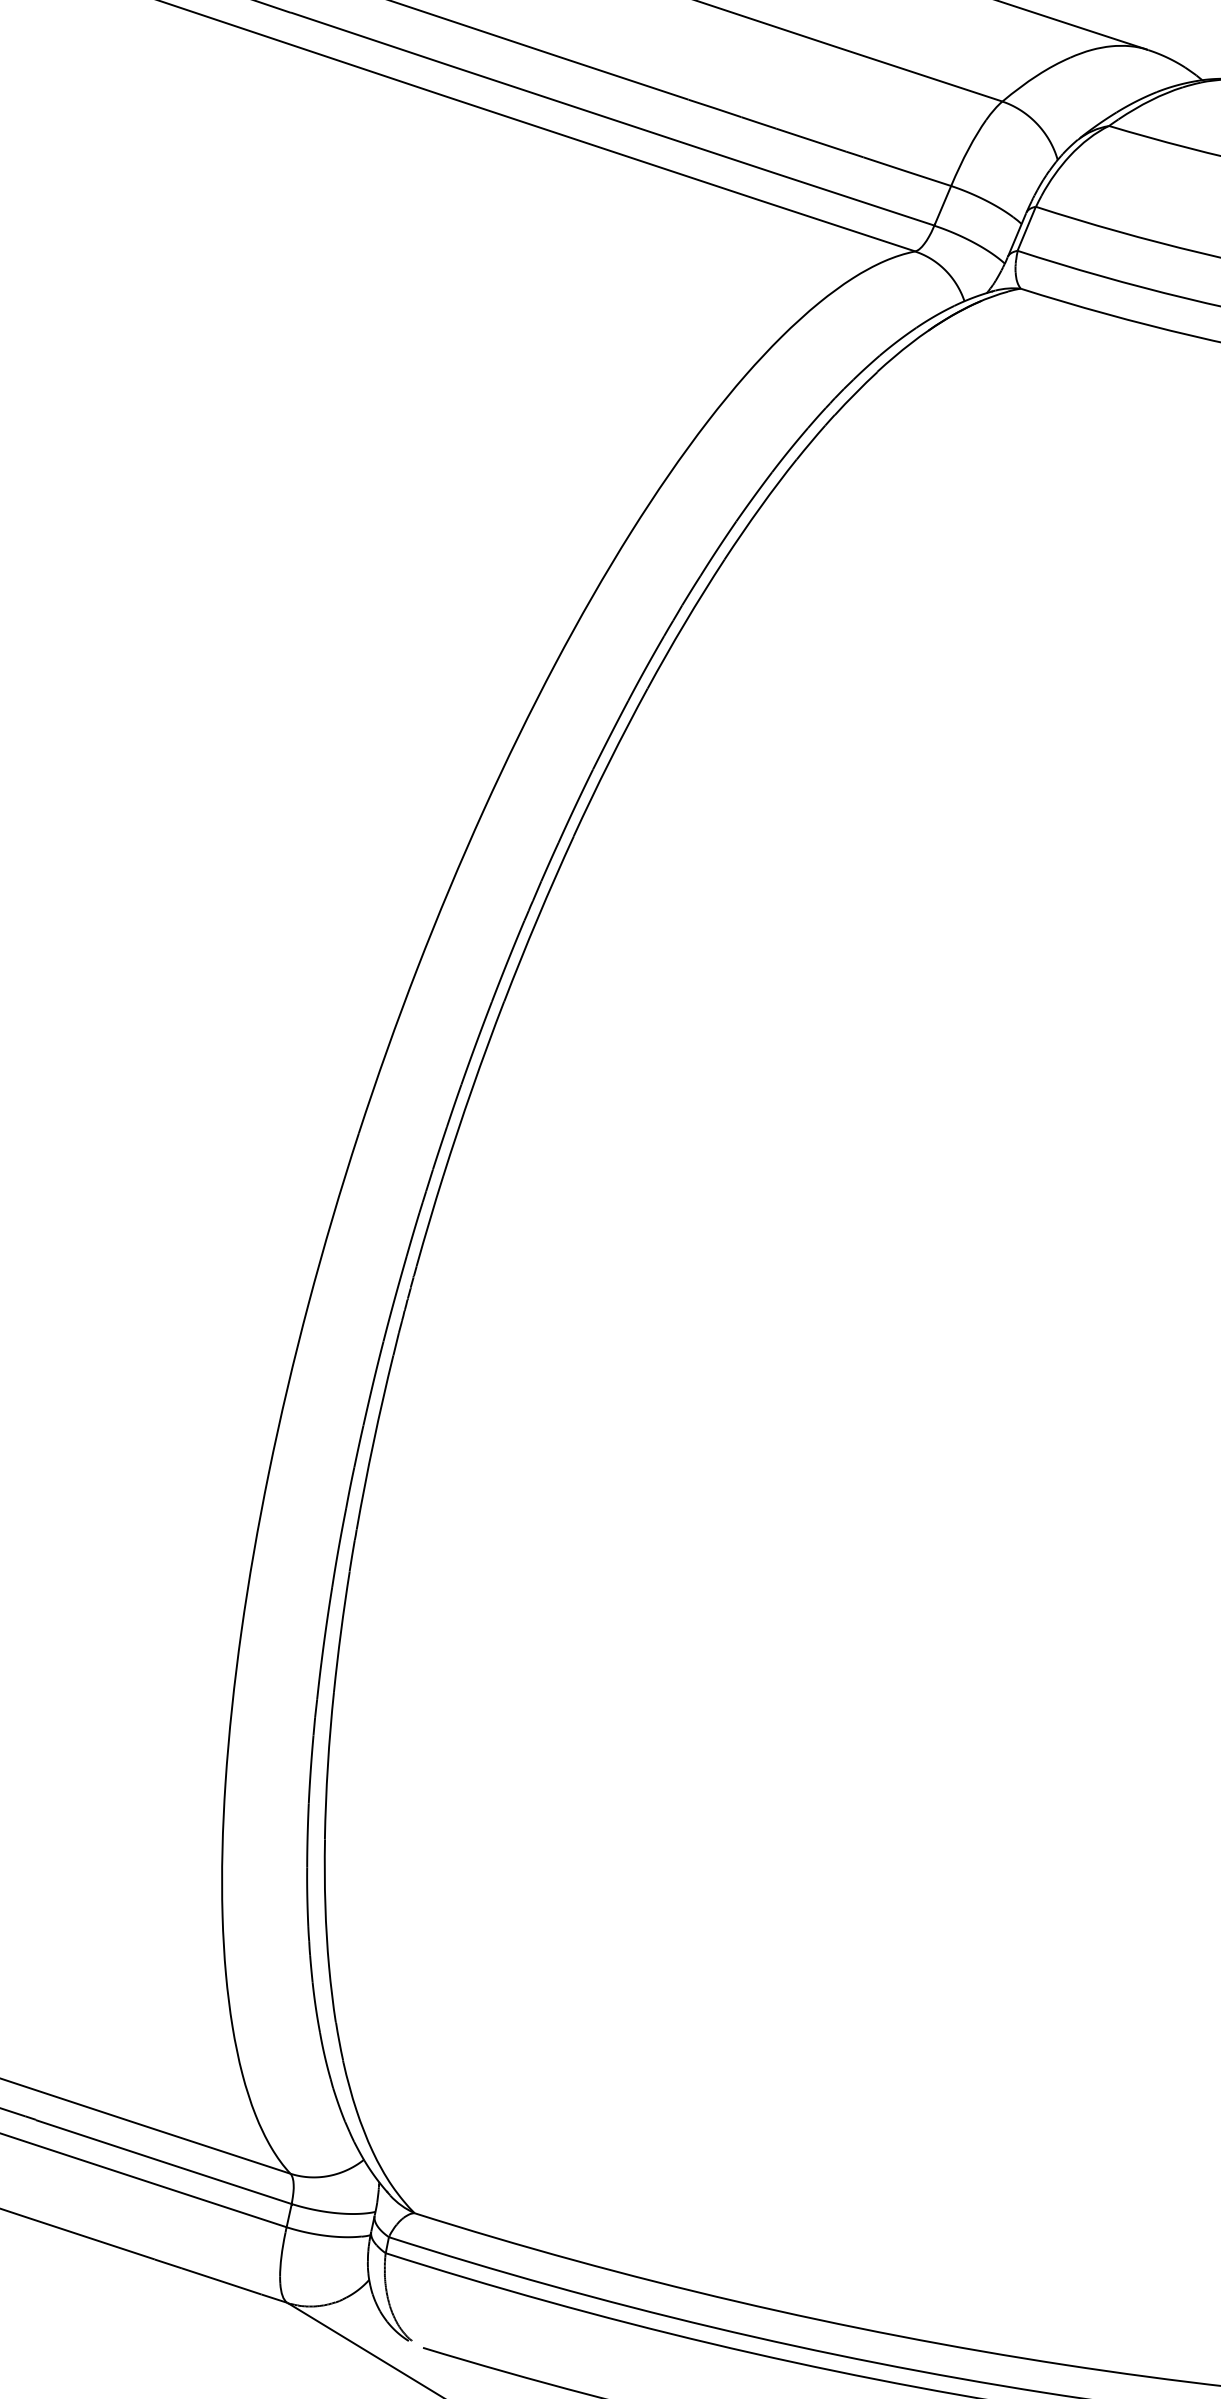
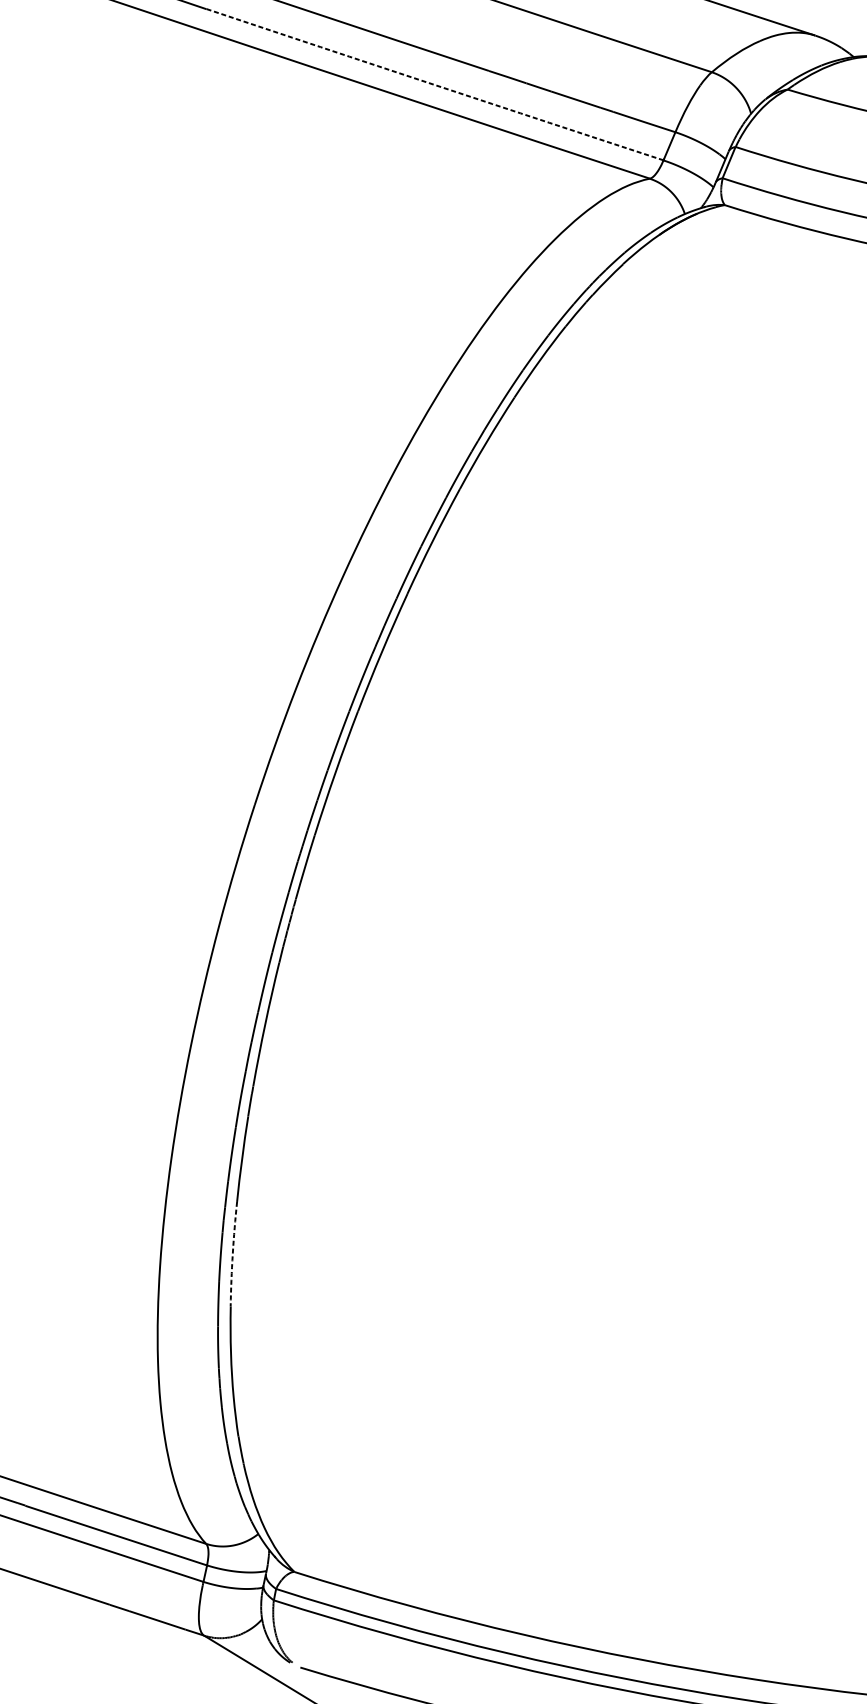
arc: (612, 119) -> (434, 84), solid -> dashed
arc: (327, 1765) -> (232, 1253), solid -> dashed

